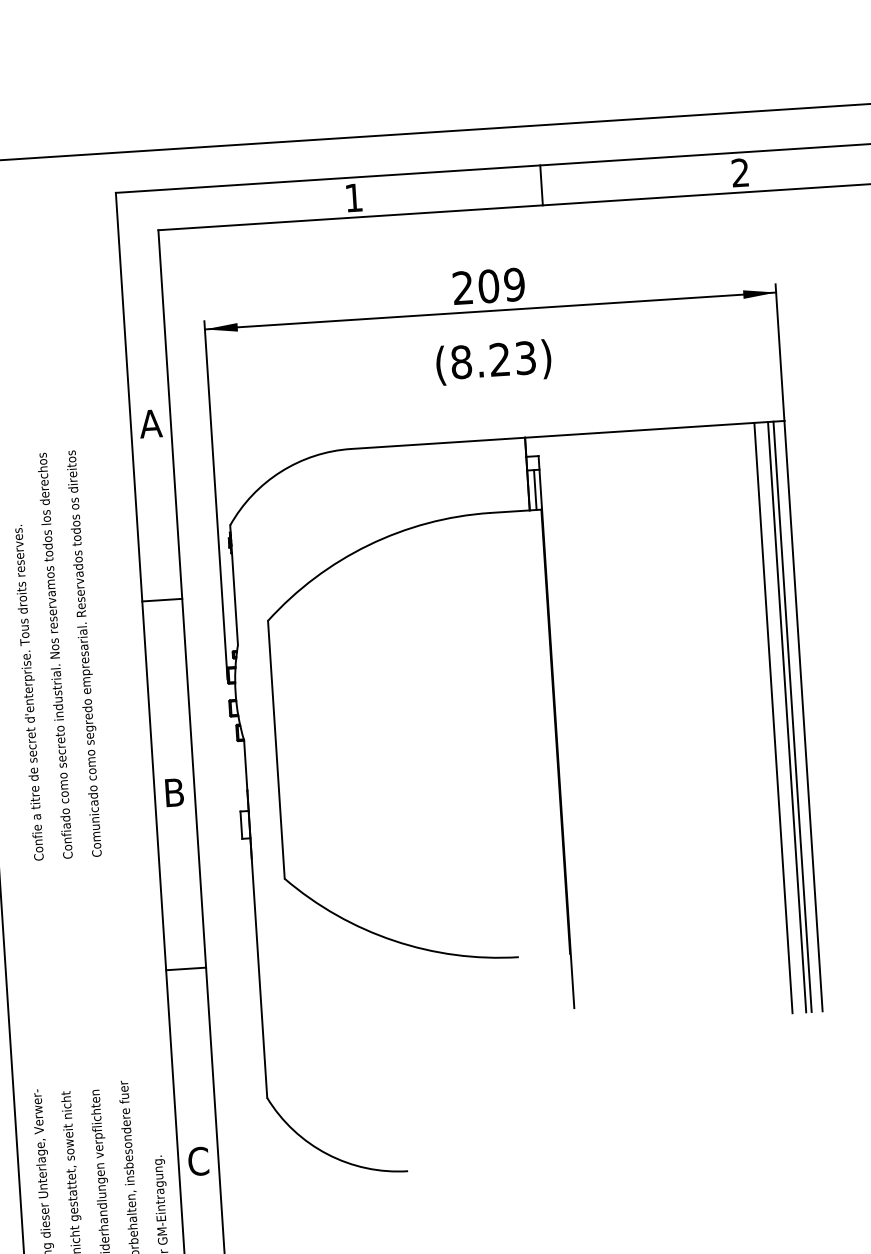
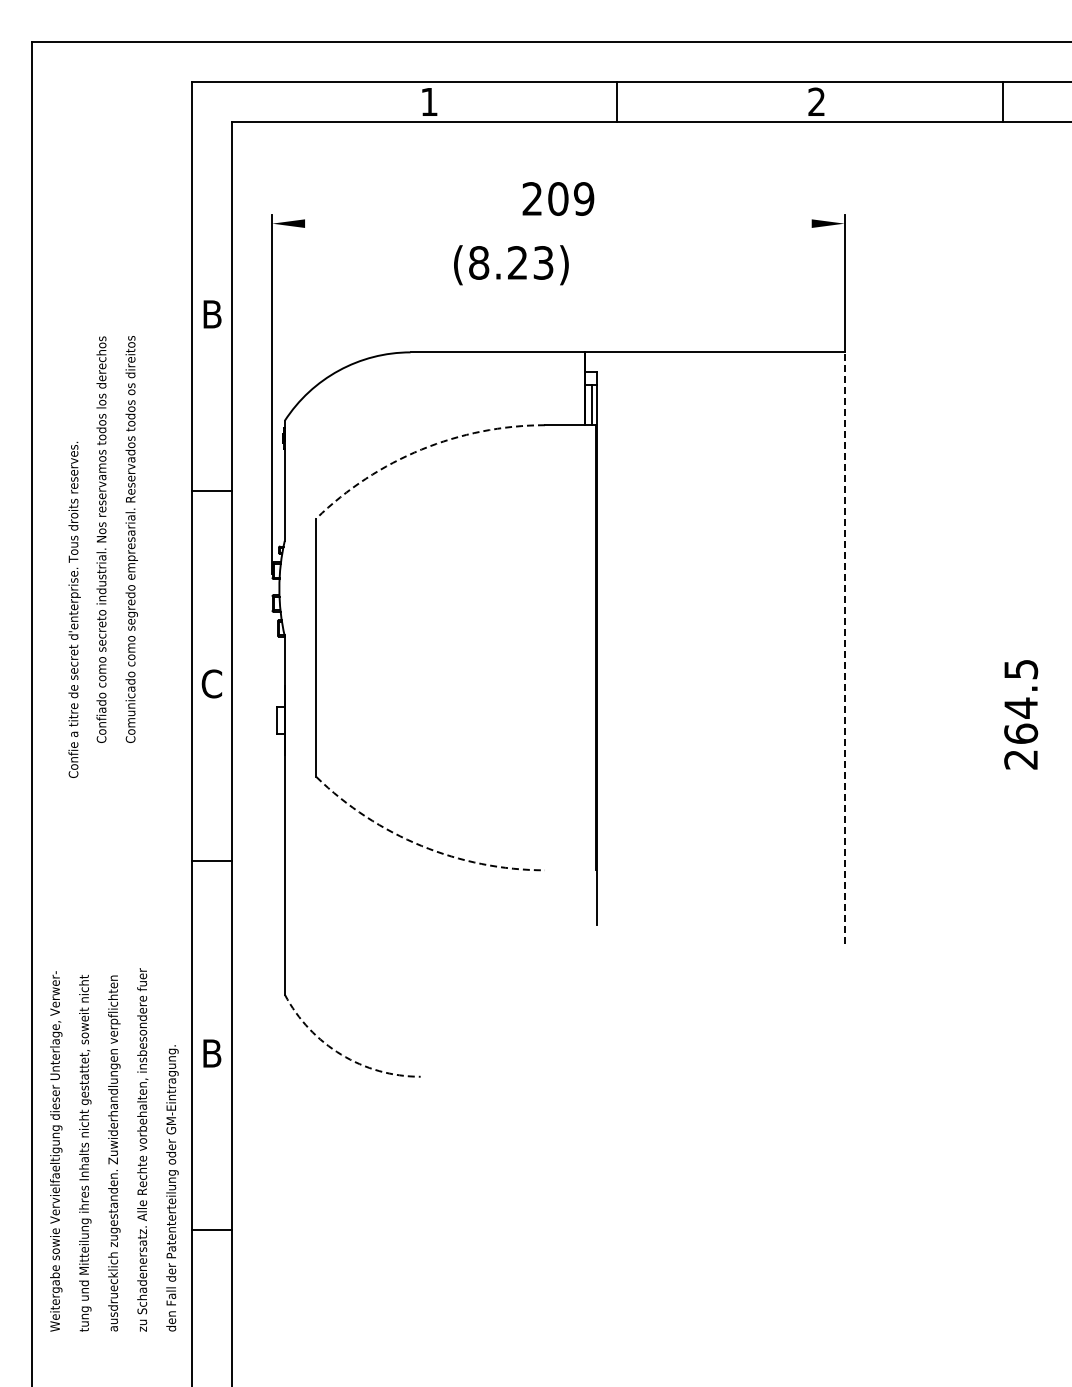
line: (490, 310) -> (558, 223), removed
text: (493, 362) -> (511, 265), moved
text: (150, 424) -> (211, 314), A -> B
arc: (368, 545) -> (421, 449), solid -> dashed
text: (29, 692) -> (74, 609), moved
line: (787, 716) -> (828, 647), removed
line: (792, 716) -> (833, 647), removed
line: (803, 716) -> (844, 648), solid -> dashed
line: (773, 717) -> (814, 647), removed
text: (174, 792) -> (211, 683), B -> C
arc: (394, 940) -> (421, 845), solid -> dashed
arc: (327, 1154) -> (341, 1054), solid -> dashed
text: (198, 1161) -> (212, 1053), C -> B

